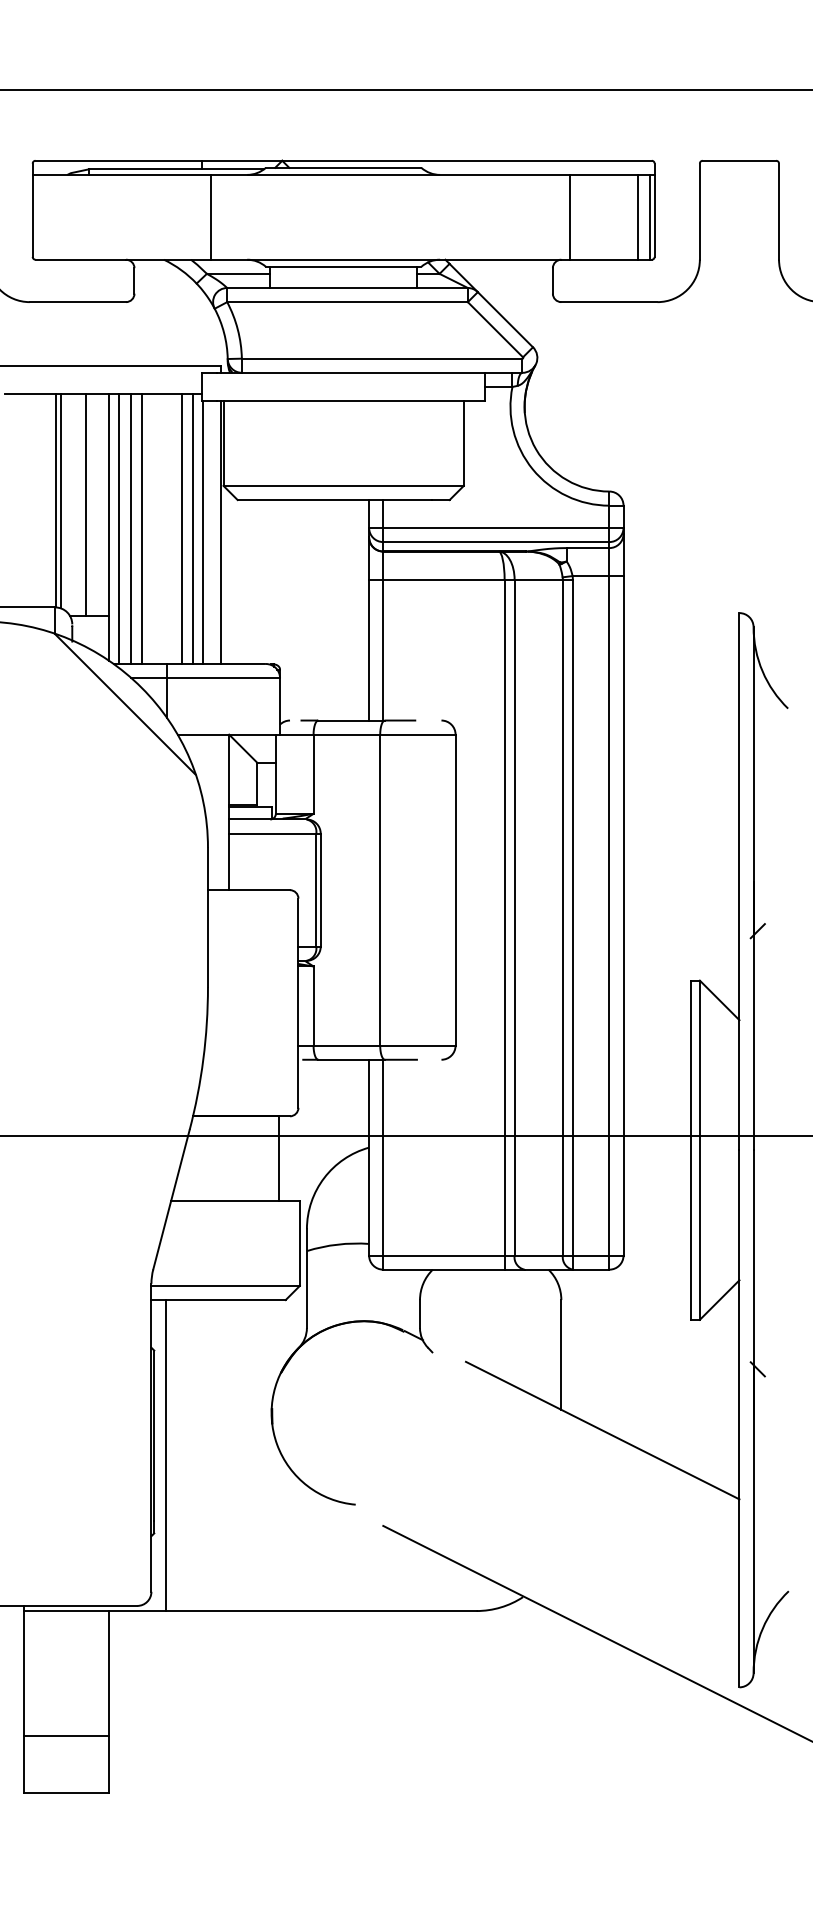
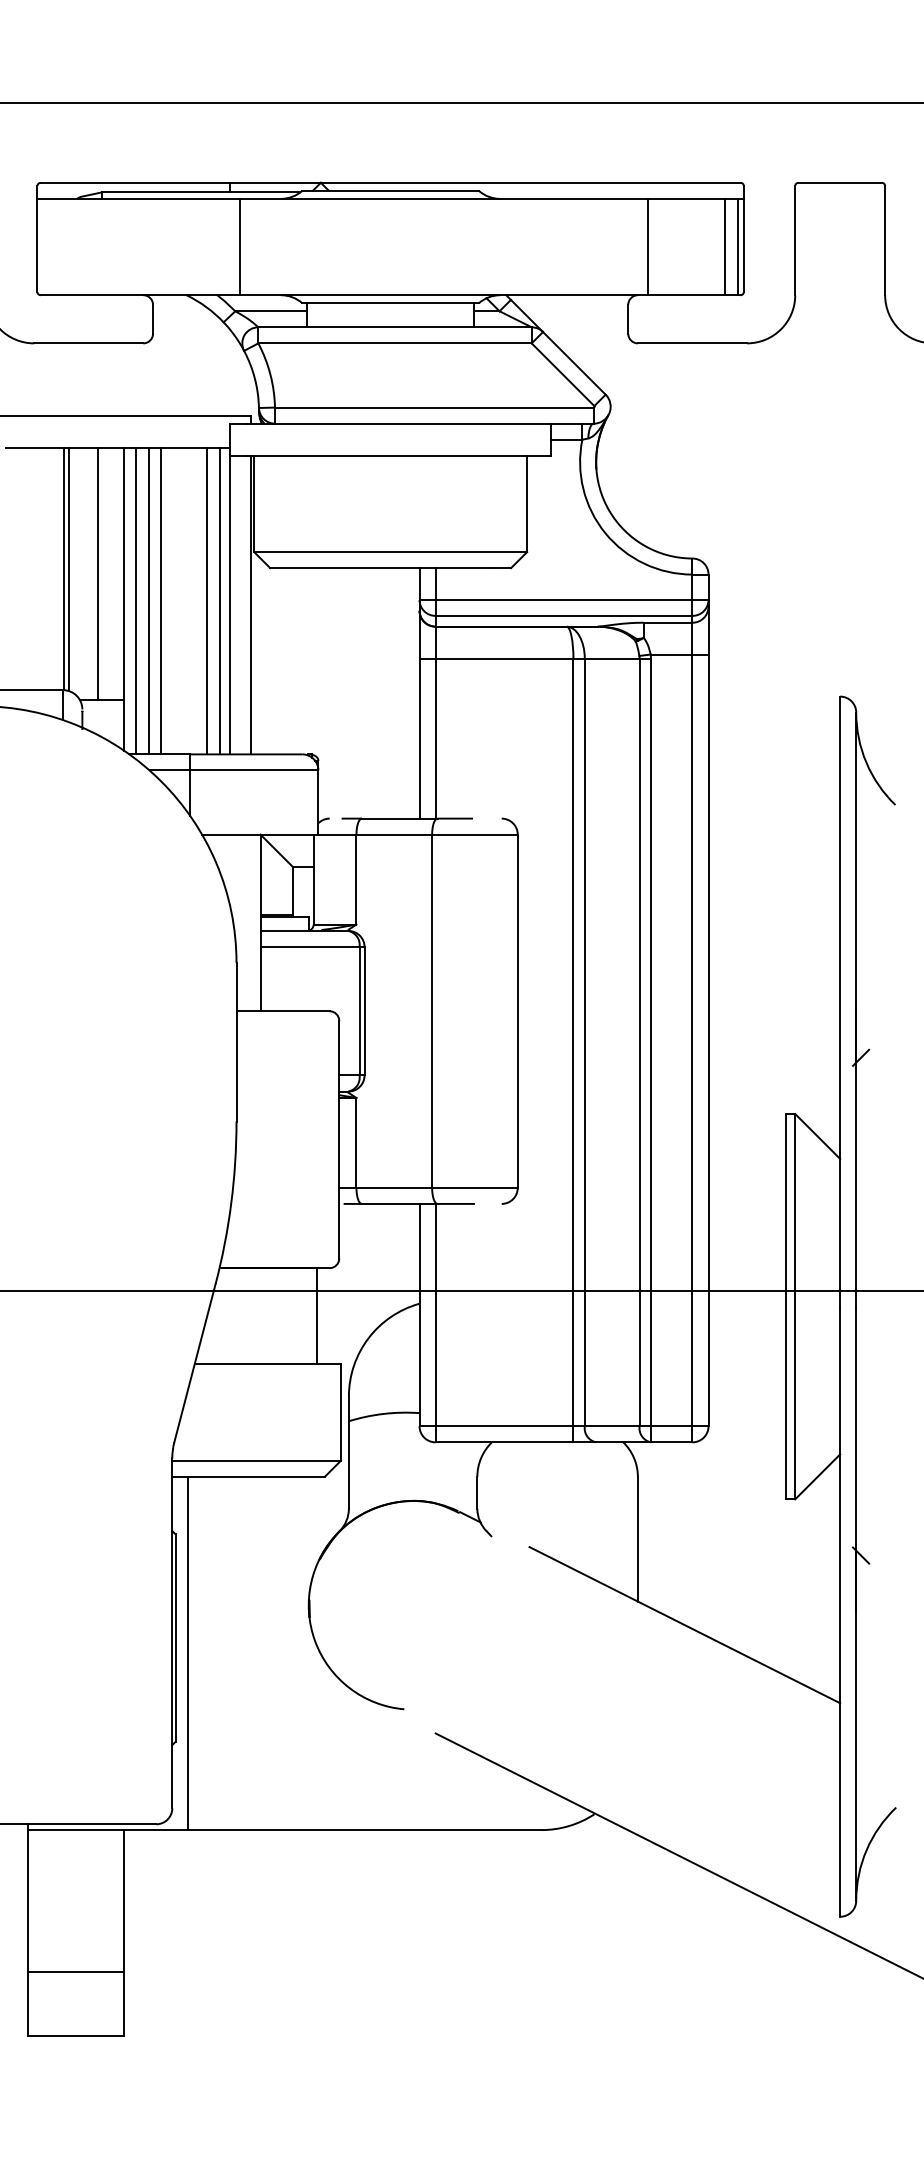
hatch: (125, 703) -> (142, 799), removed

